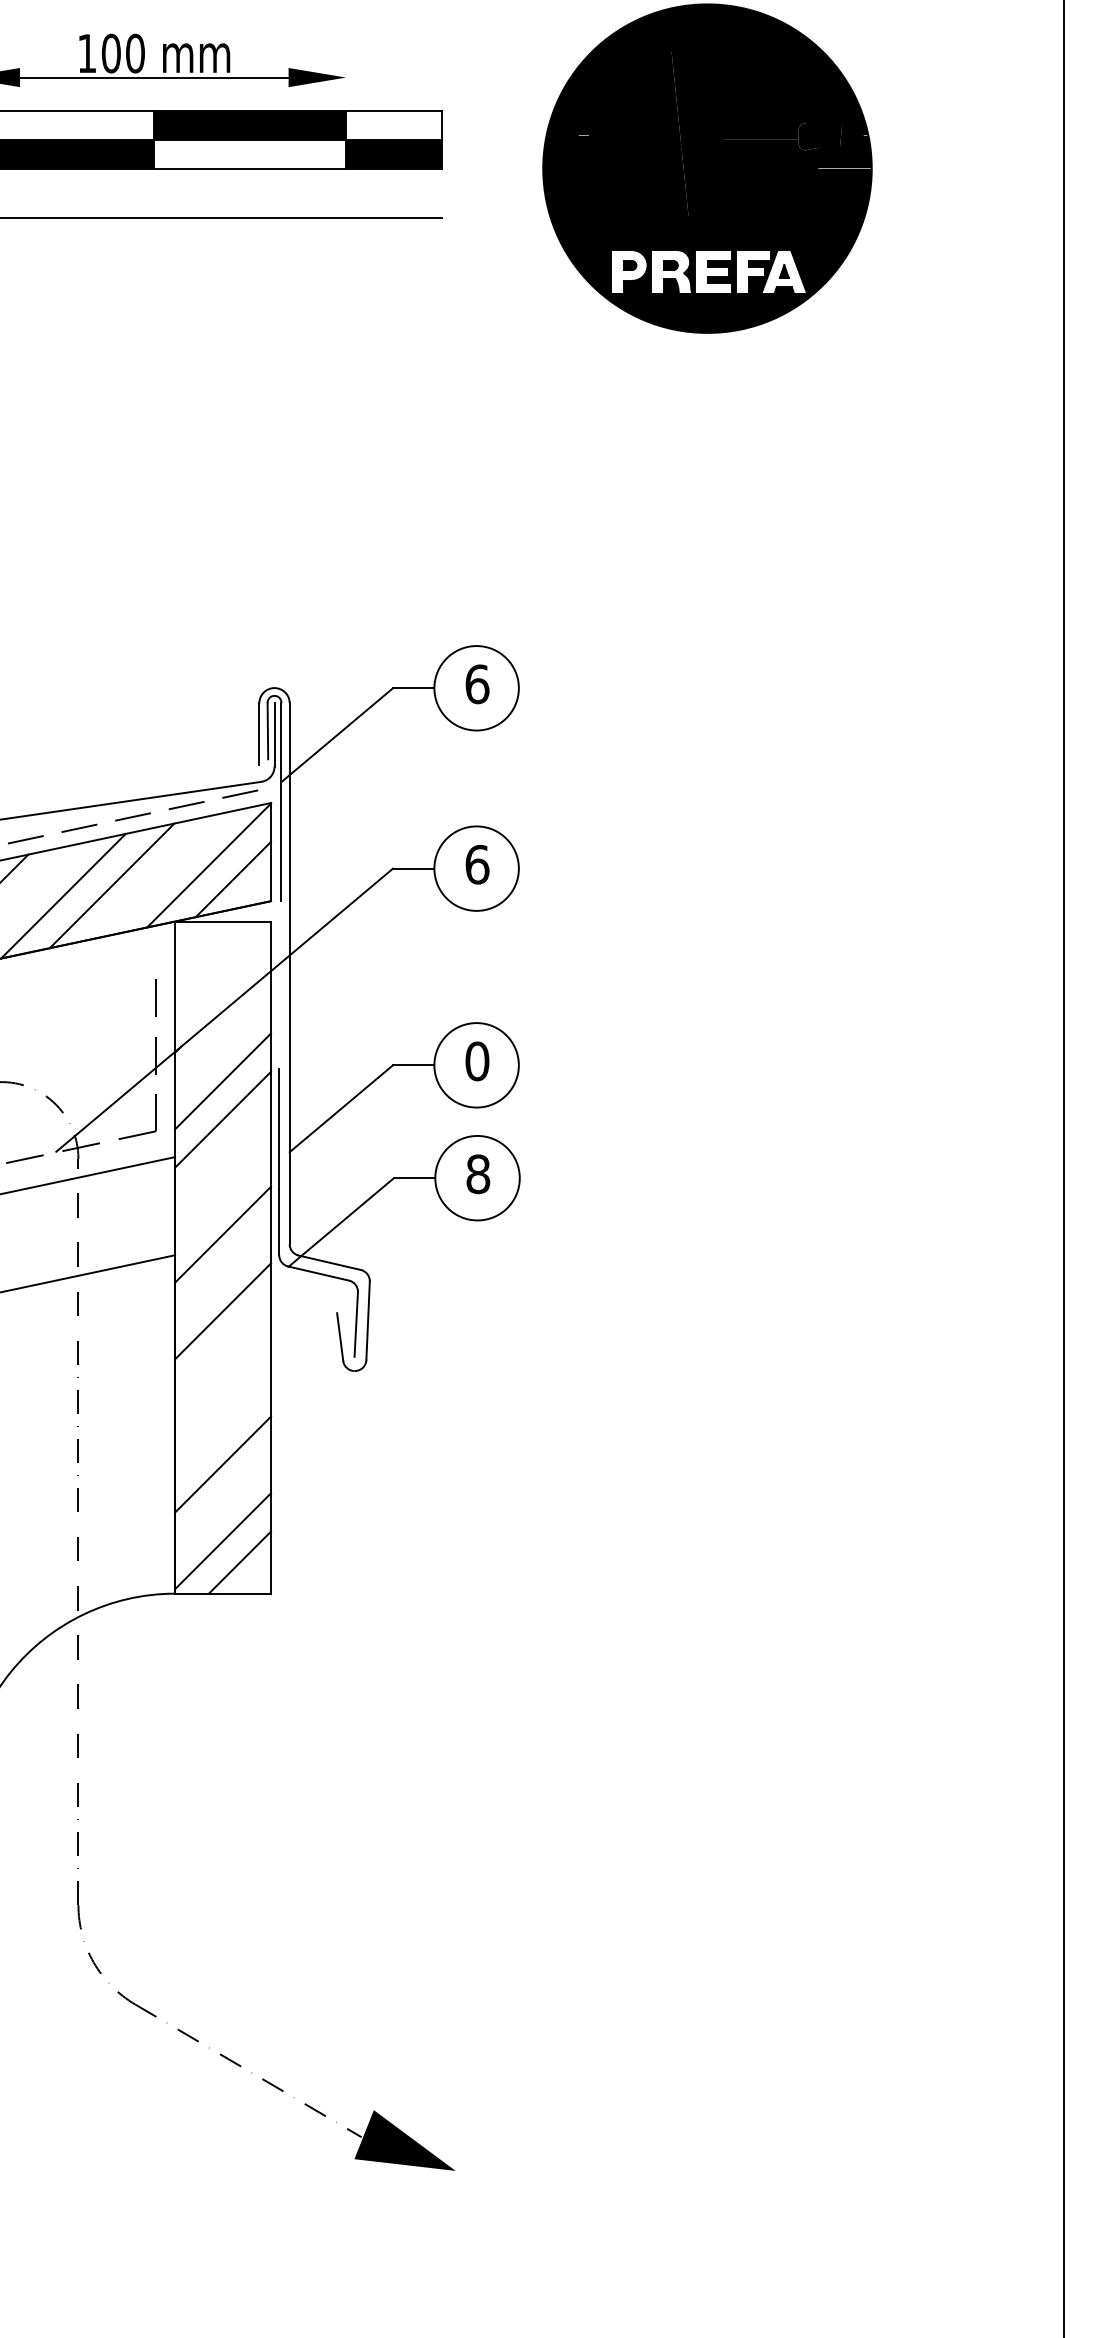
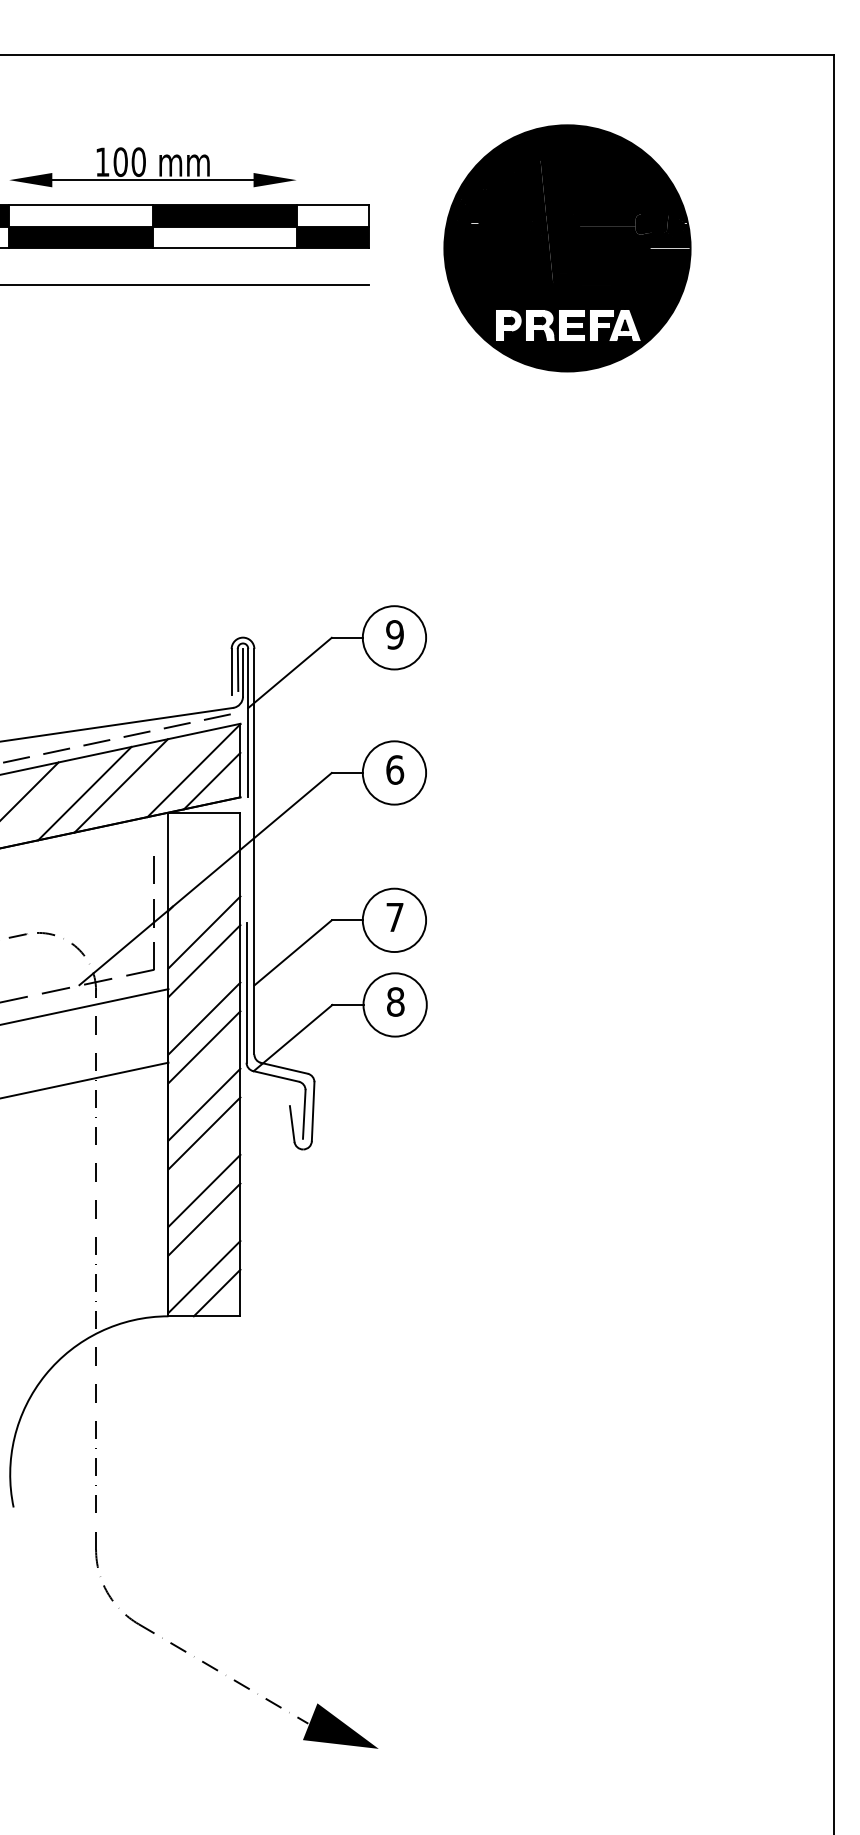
text: (477, 683) -> (395, 634), 6 -> 9
text: (476, 1061) -> (394, 917), 0 -> 7
line: (223, 1196) -> (204, 1018), added
line: (223, 1349) -> (204, 1133), added
line: (223, 1425) -> (204, 1190), added

